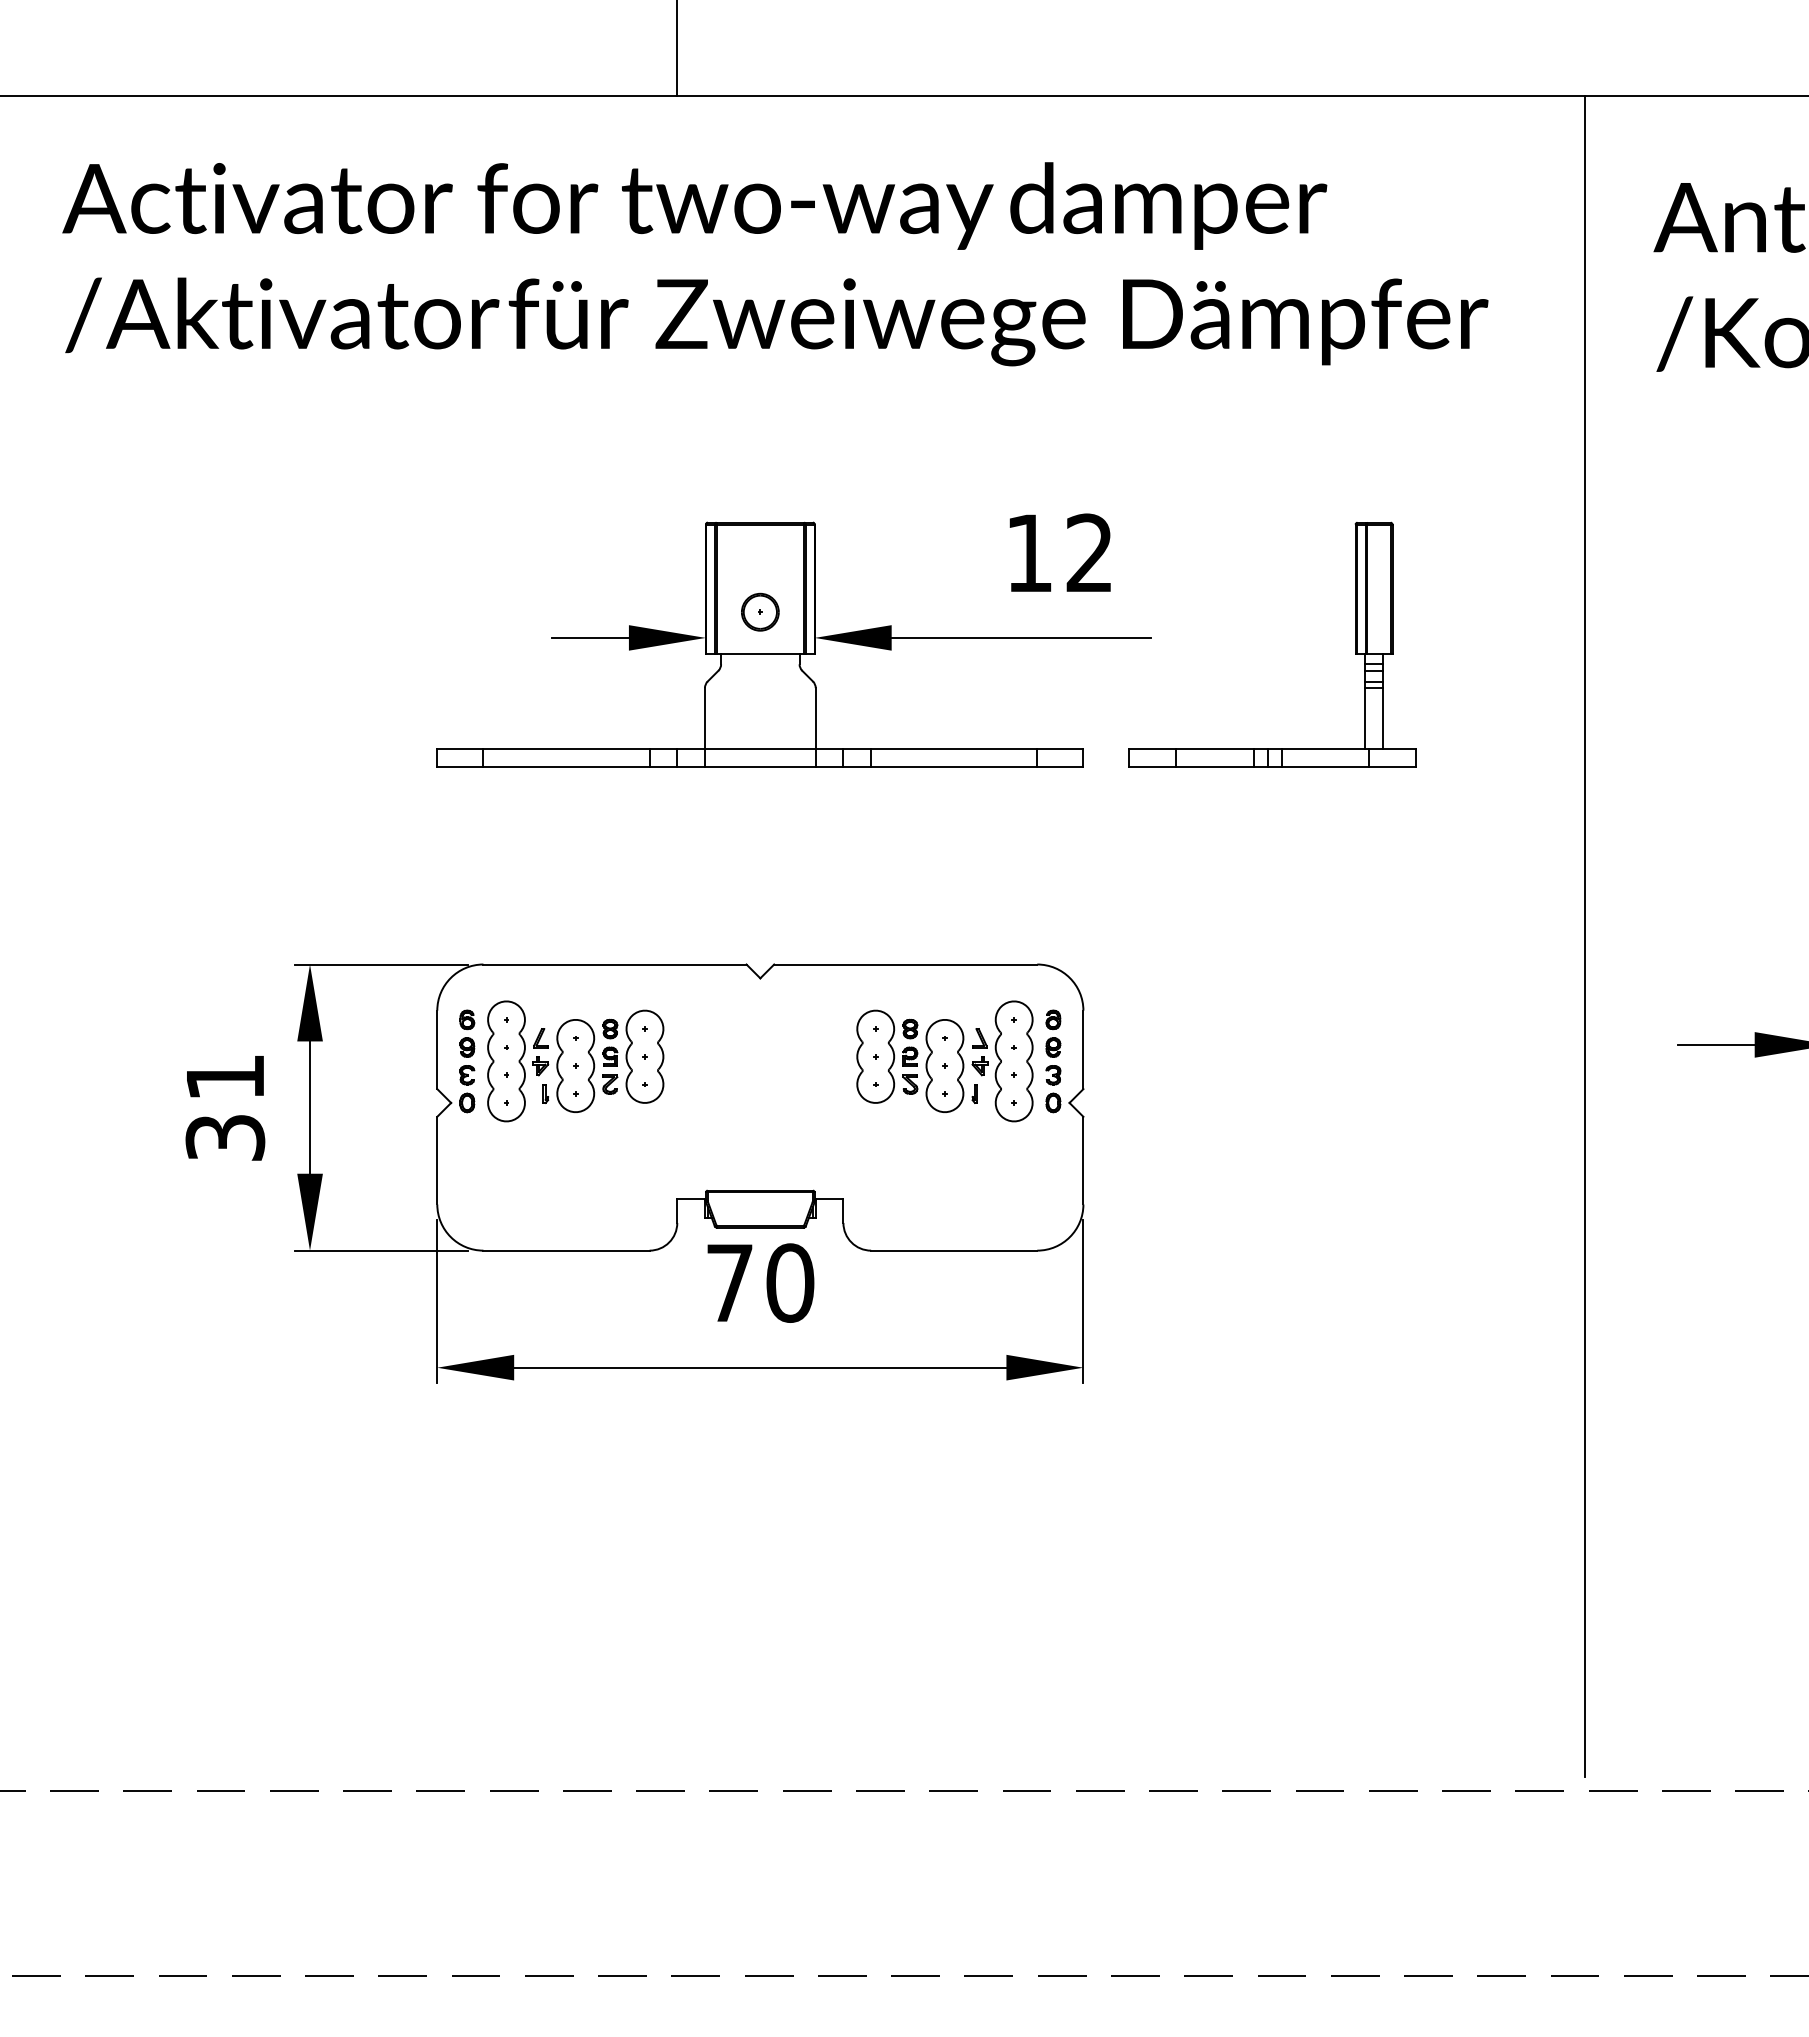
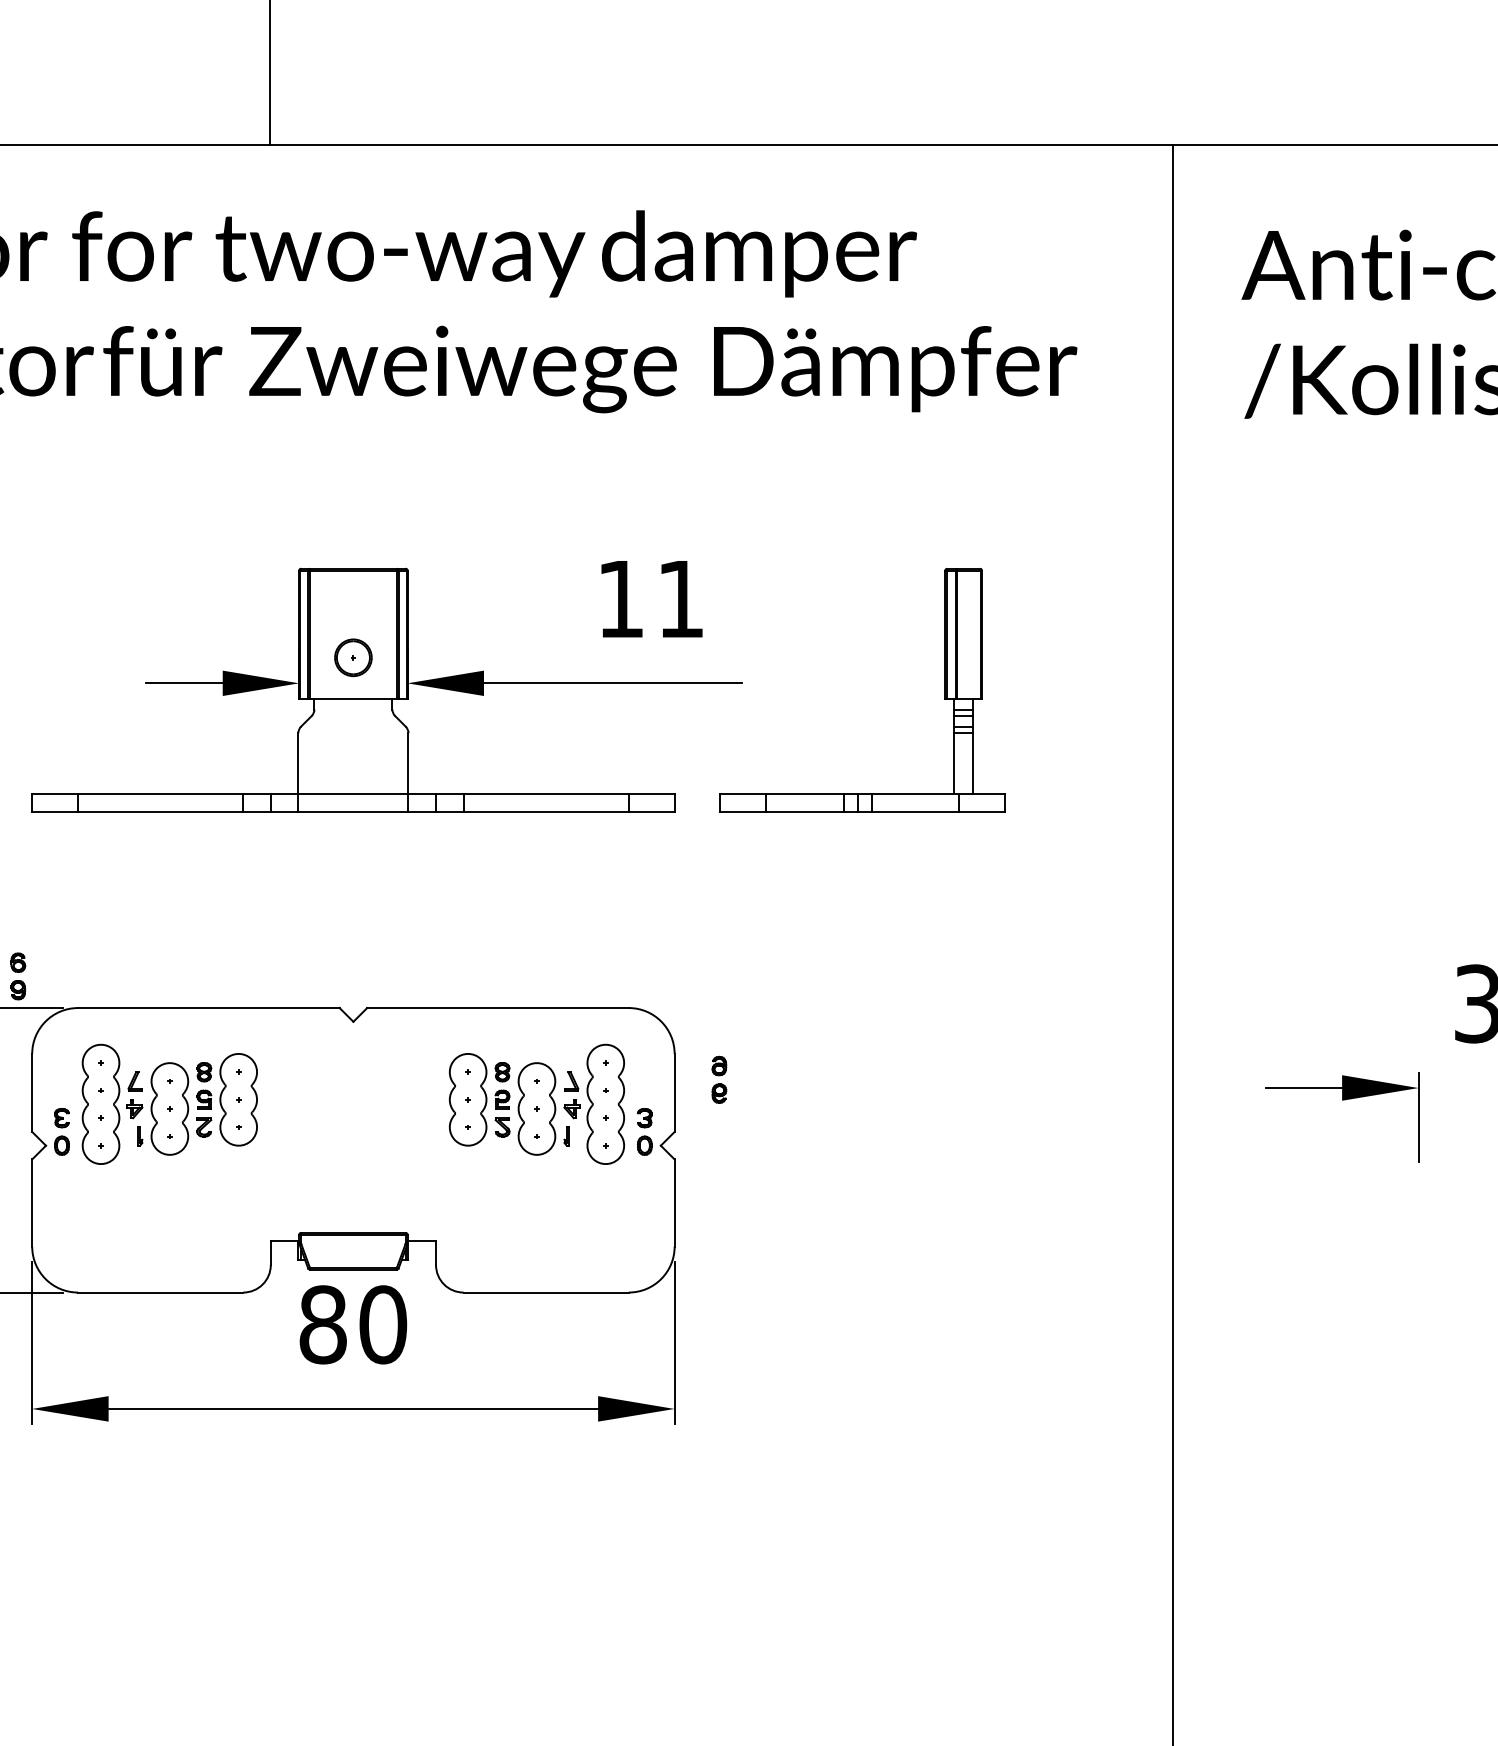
text: (1088, 552) -> (679, 598), 12 -> 11
part: (467, 1033) -> (18, 976), moved
part: (1053, 1033) -> (719, 1079), moved
text: (729, 1282) -> (322, 1324), 70 -> 80

